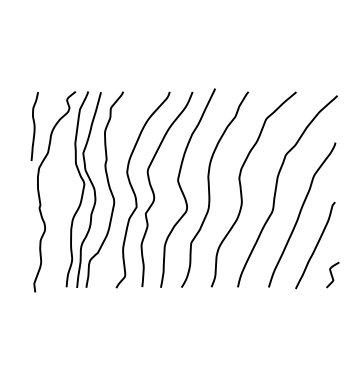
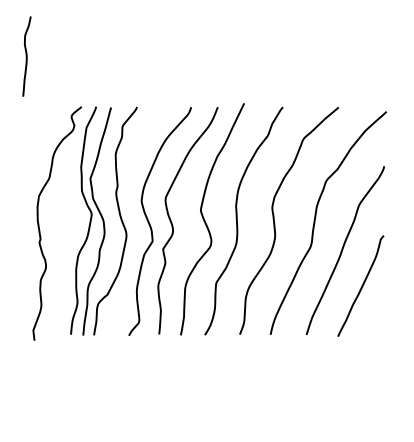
curve: (34, 126) -> (26, 56), moved
curve: (332, 275) -> (380, 320), removed

